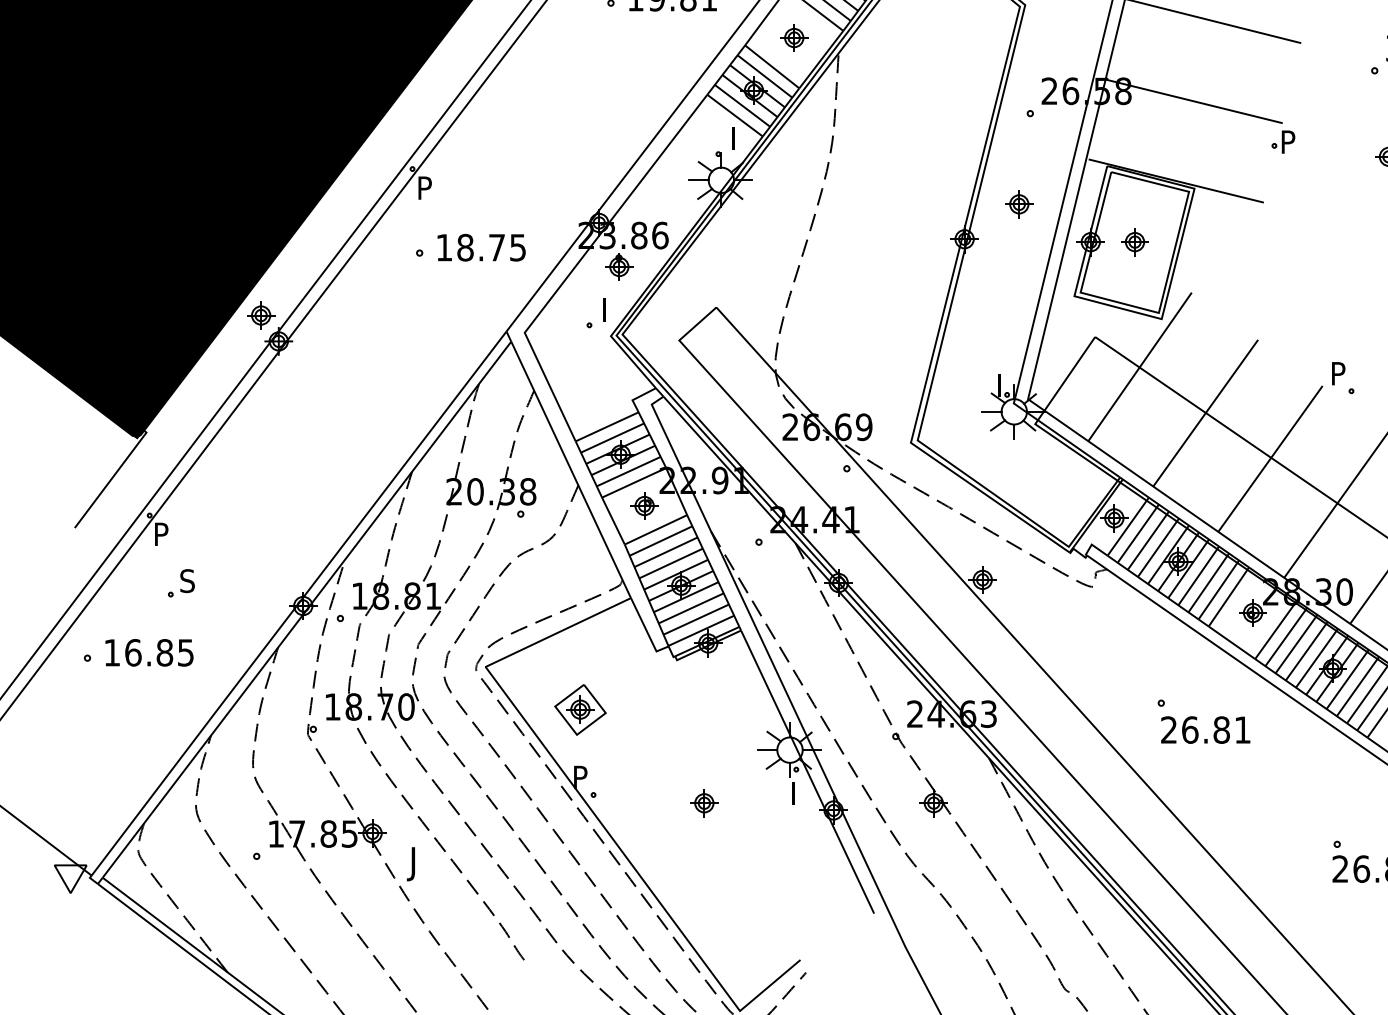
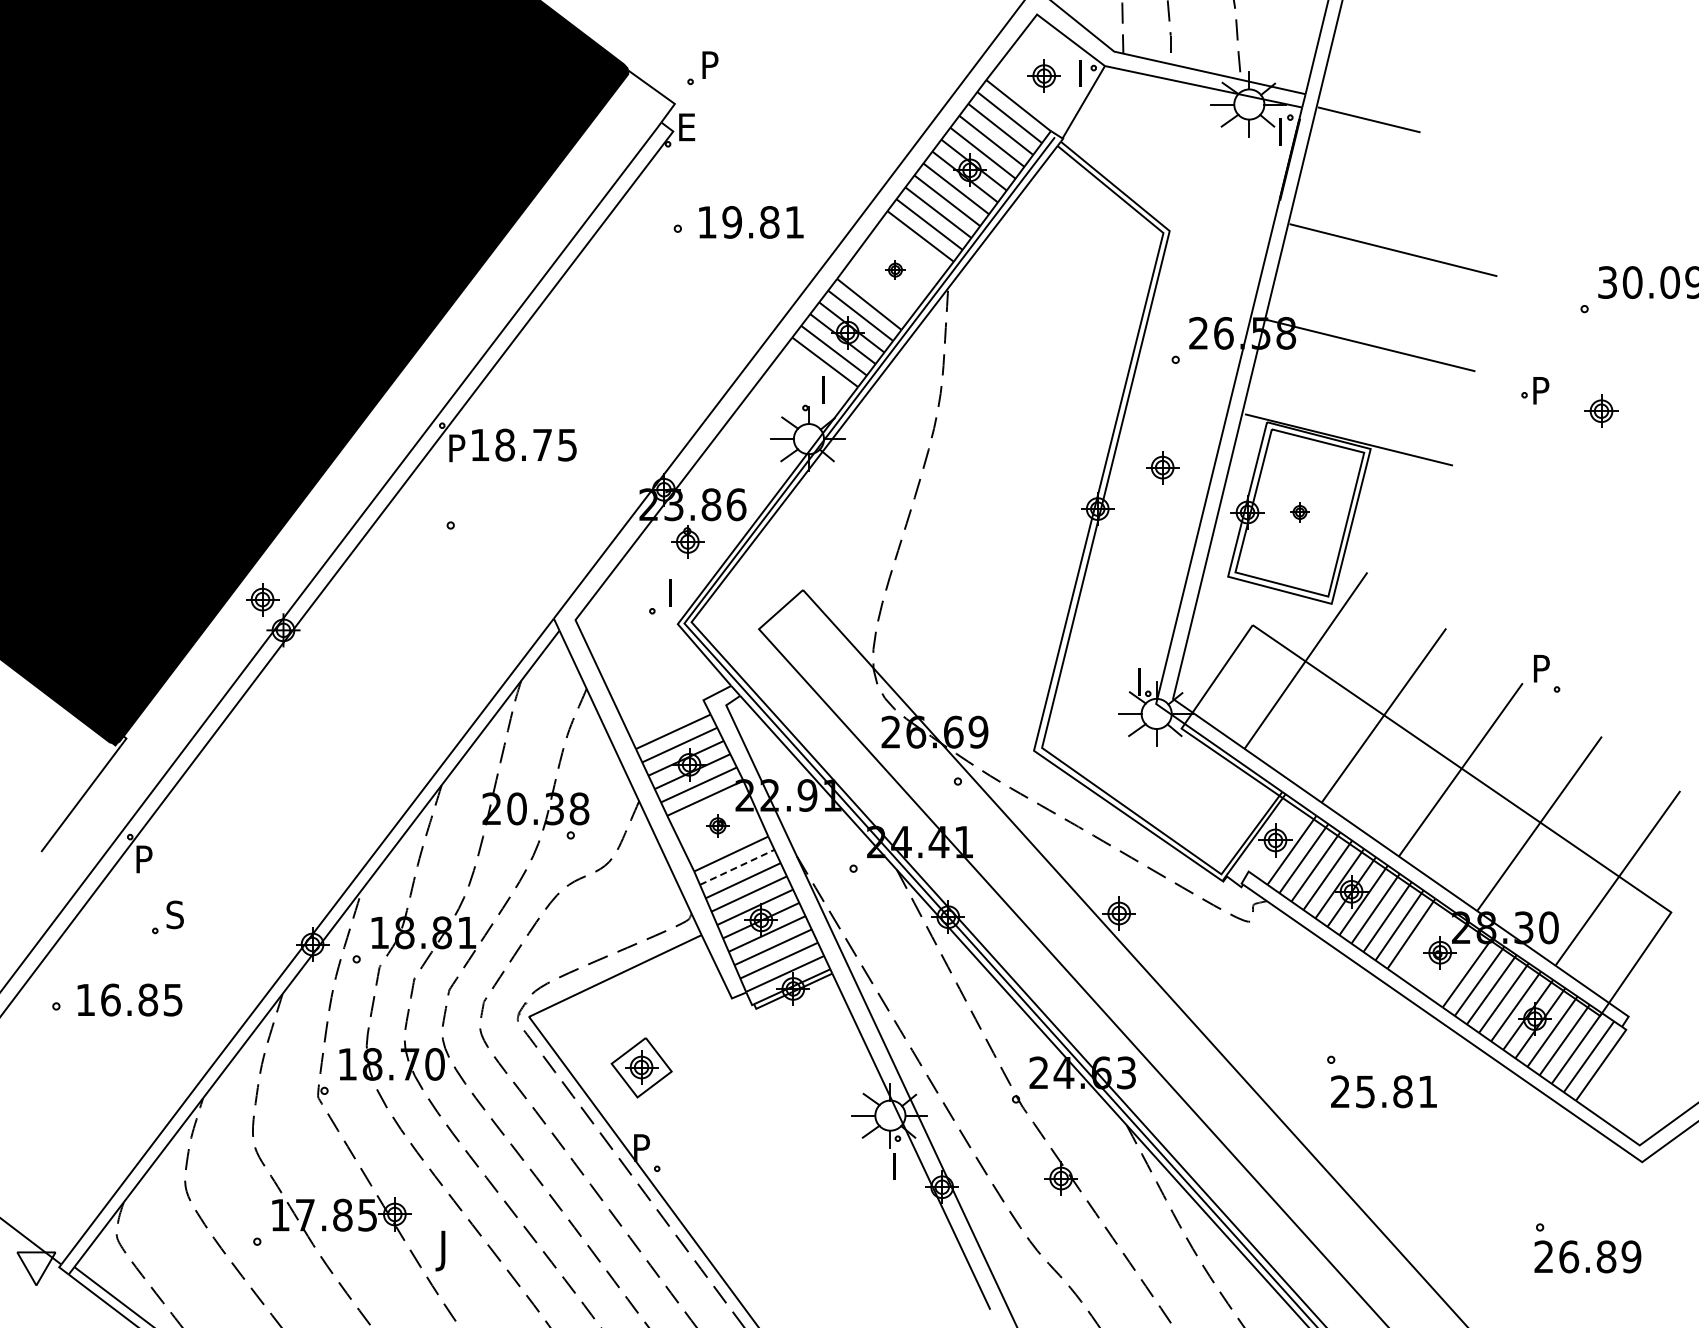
part: (794, 37) -> (895, 269), size x0.6
part: (1283, 141) -> (1535, 390), moved
part: (1134, 242) -> (1299, 512), size x0.6
text: (481, 247) -> (524, 444), moved
part: (644, 505) -> (717, 825), size x0.7
line: (661, 541) -> (737, 867), solid -> dashed
text: (1190, 729) -> (1365, 1091), 26.81 -> 25.81
part: (704, 803) -> (788, 1178), removed

